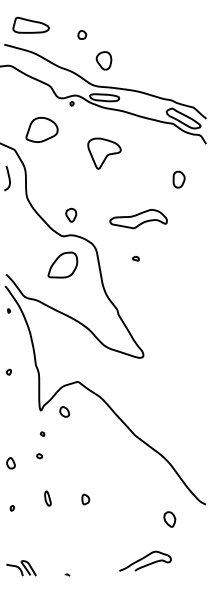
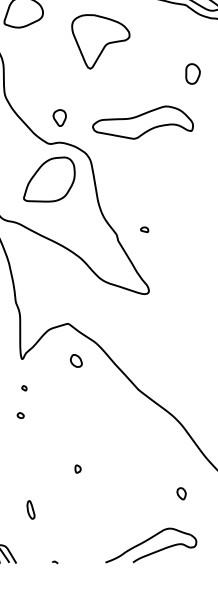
part: (104, 153) -> (100, 41), size x1.43
part: (138, 218) -> (142, 121), size x1.43
part: (135, 258) -> (144, 229), moved
part: (62, 264) -> (48, 178), size x1.43
part: (64, 411) -> (76, 360), moved
part: (47, 498) -> (30, 509), moved
part: (86, 499) -> (78, 469), size x0.62
part: (169, 519) -> (181, 493), size x0.62
part: (145, 560) -> (151, 544), size x1.43

